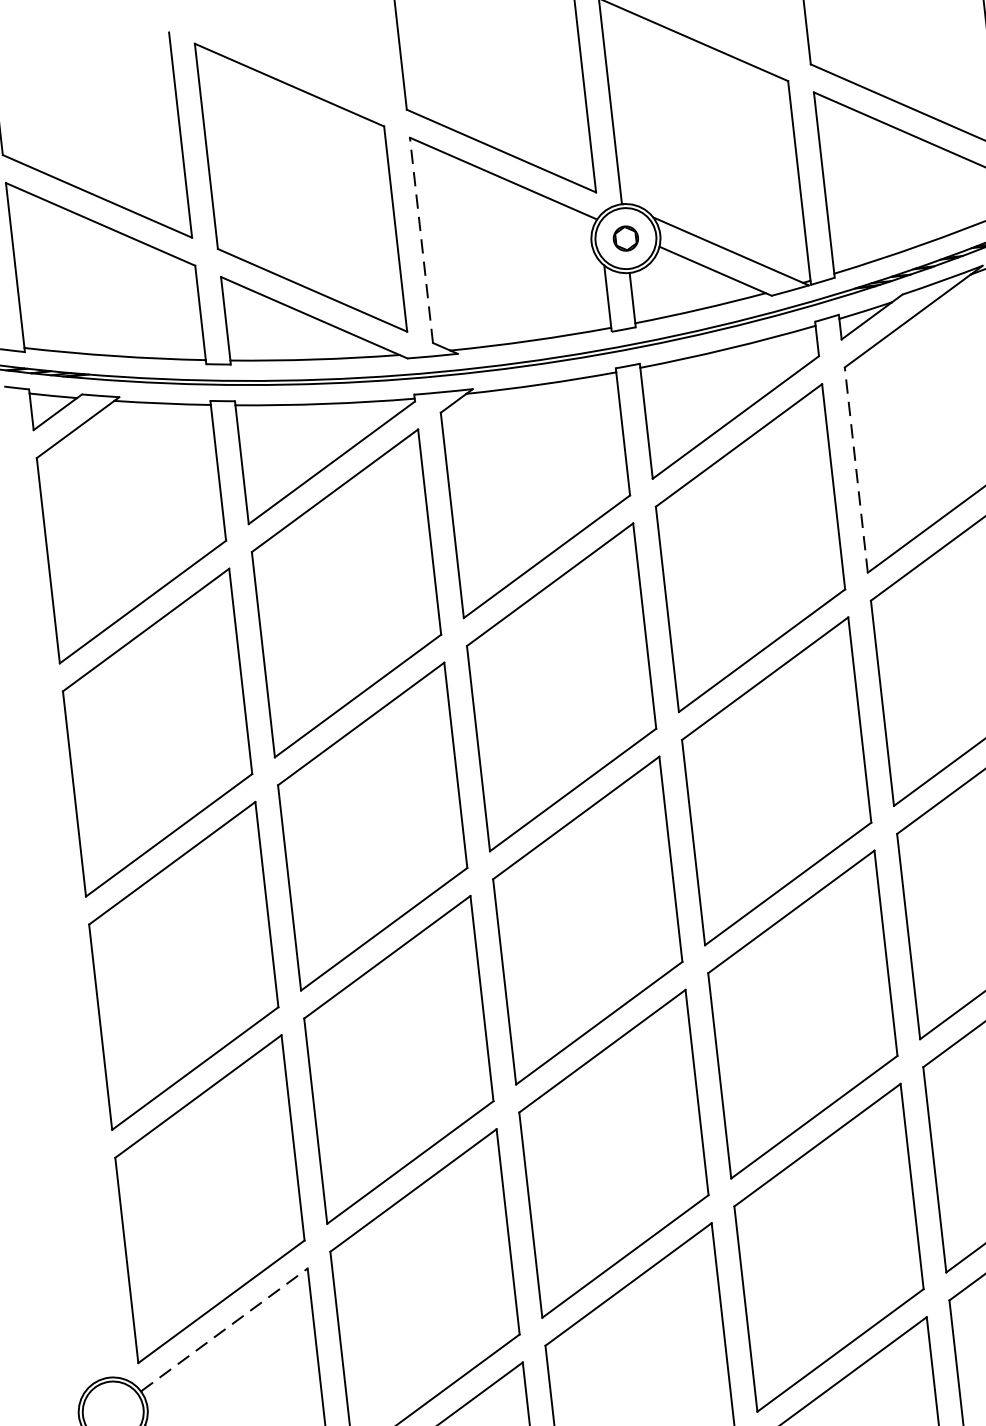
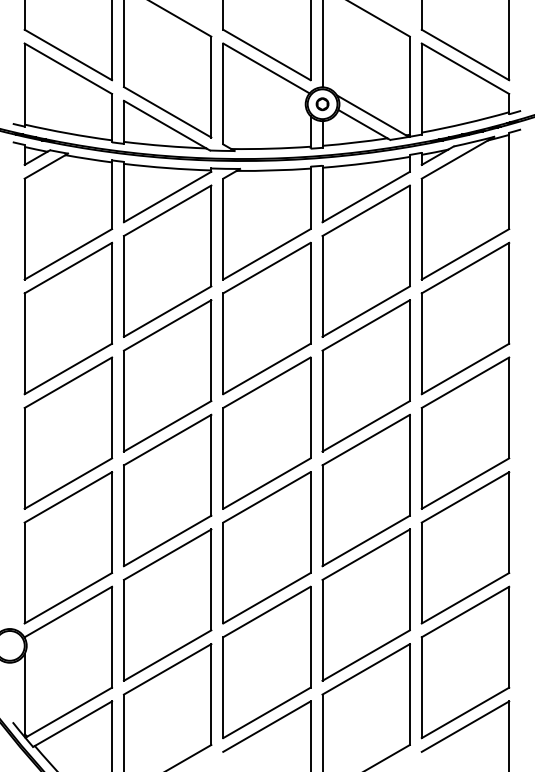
line: (421, 239) -> (223, 93), dashed -> solid
line: (855, 468) -> (421, 228), dashed -> solid
line: (224, 1328) -> (68, 611), dashed -> solid

